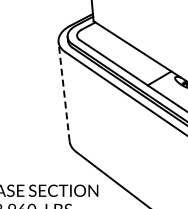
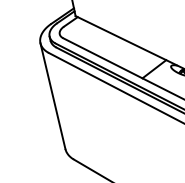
line: (64, 91) -> (53, 95), dashed -> solid

